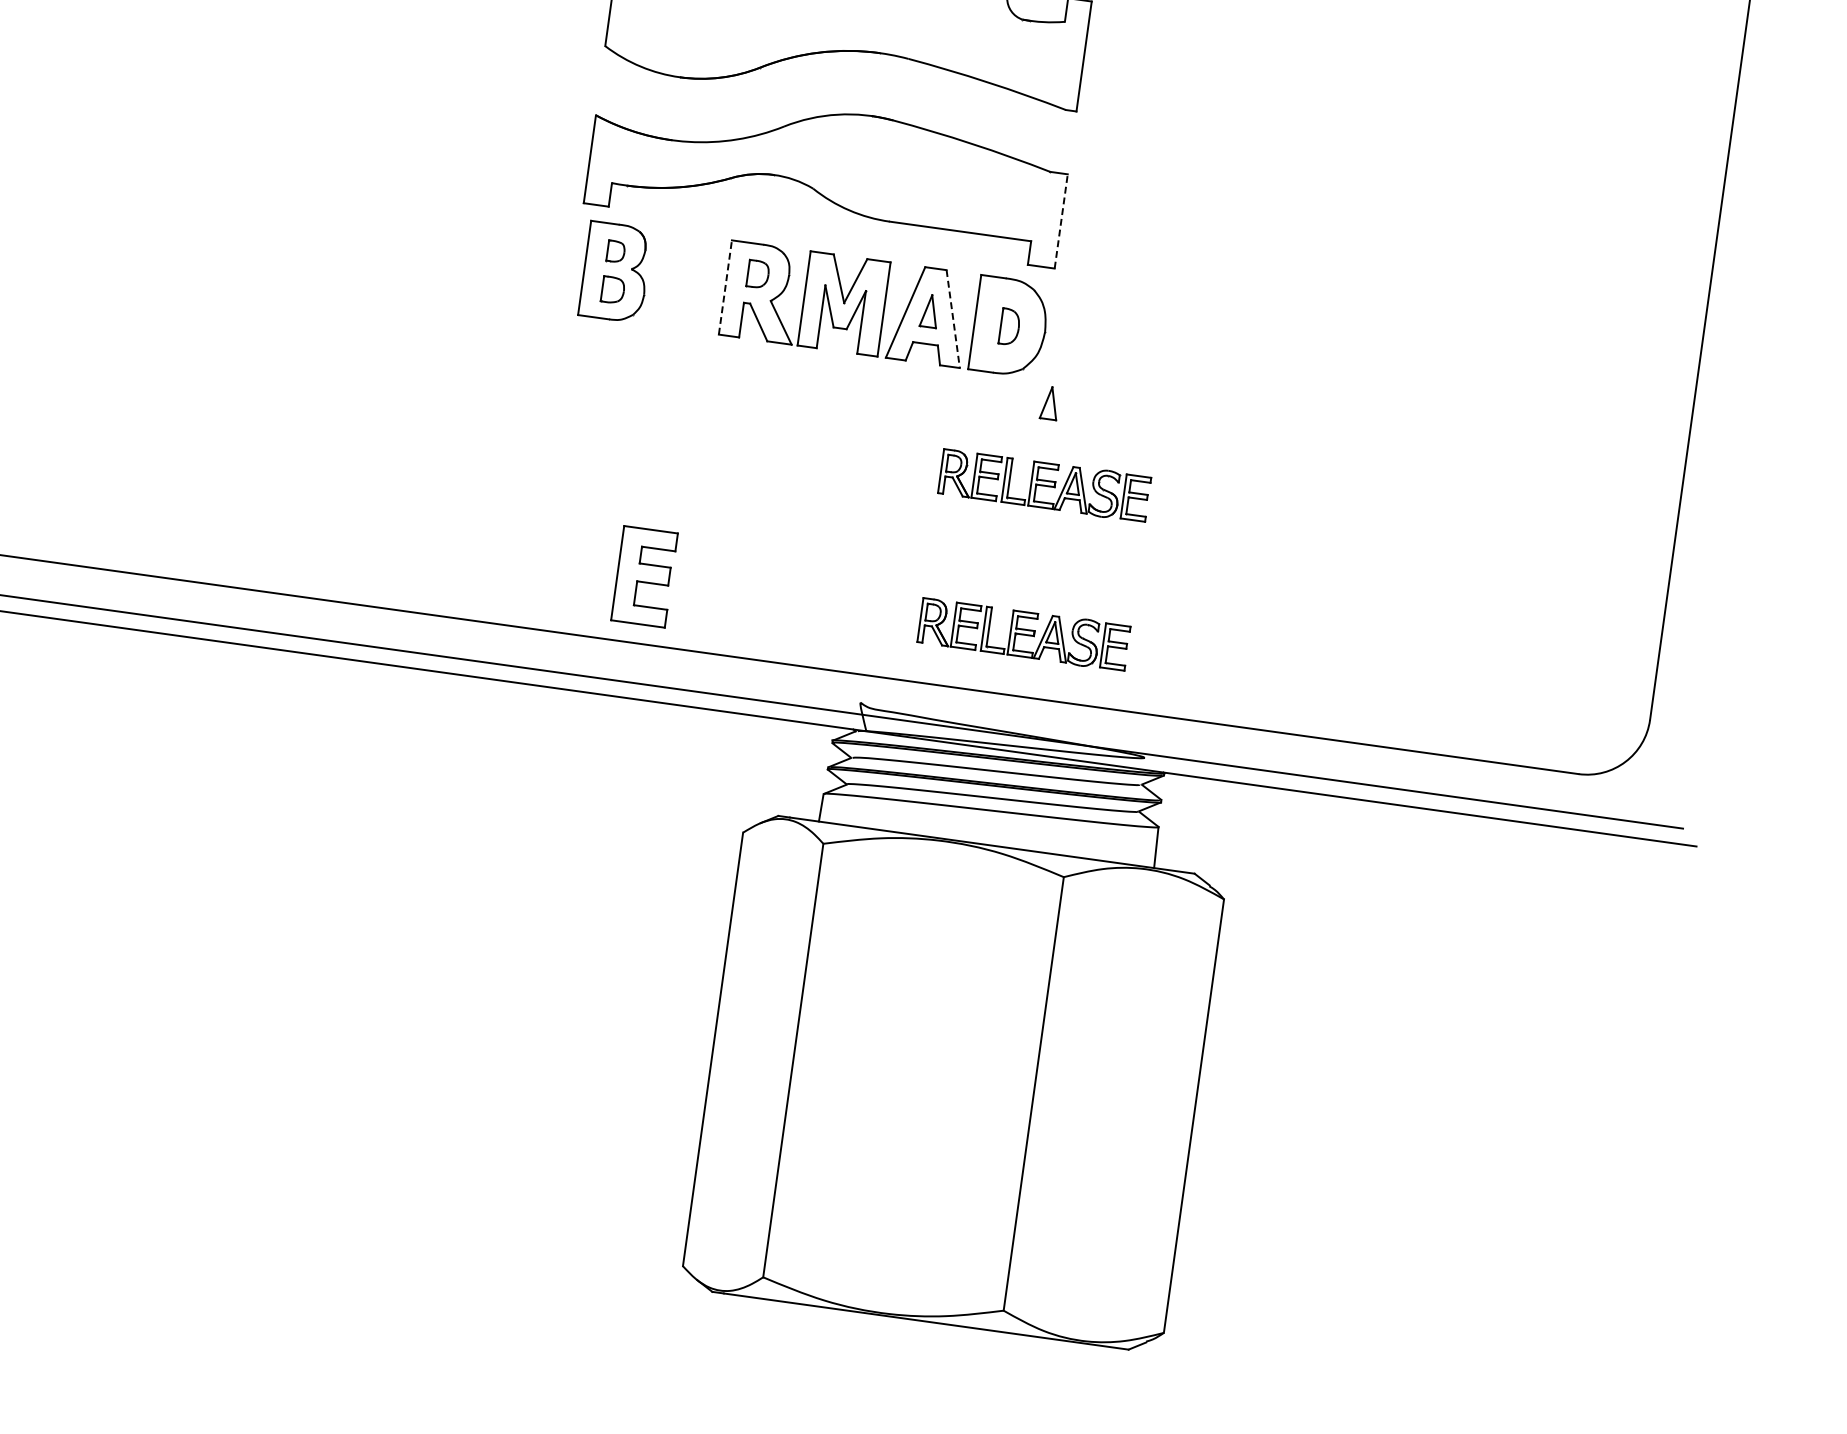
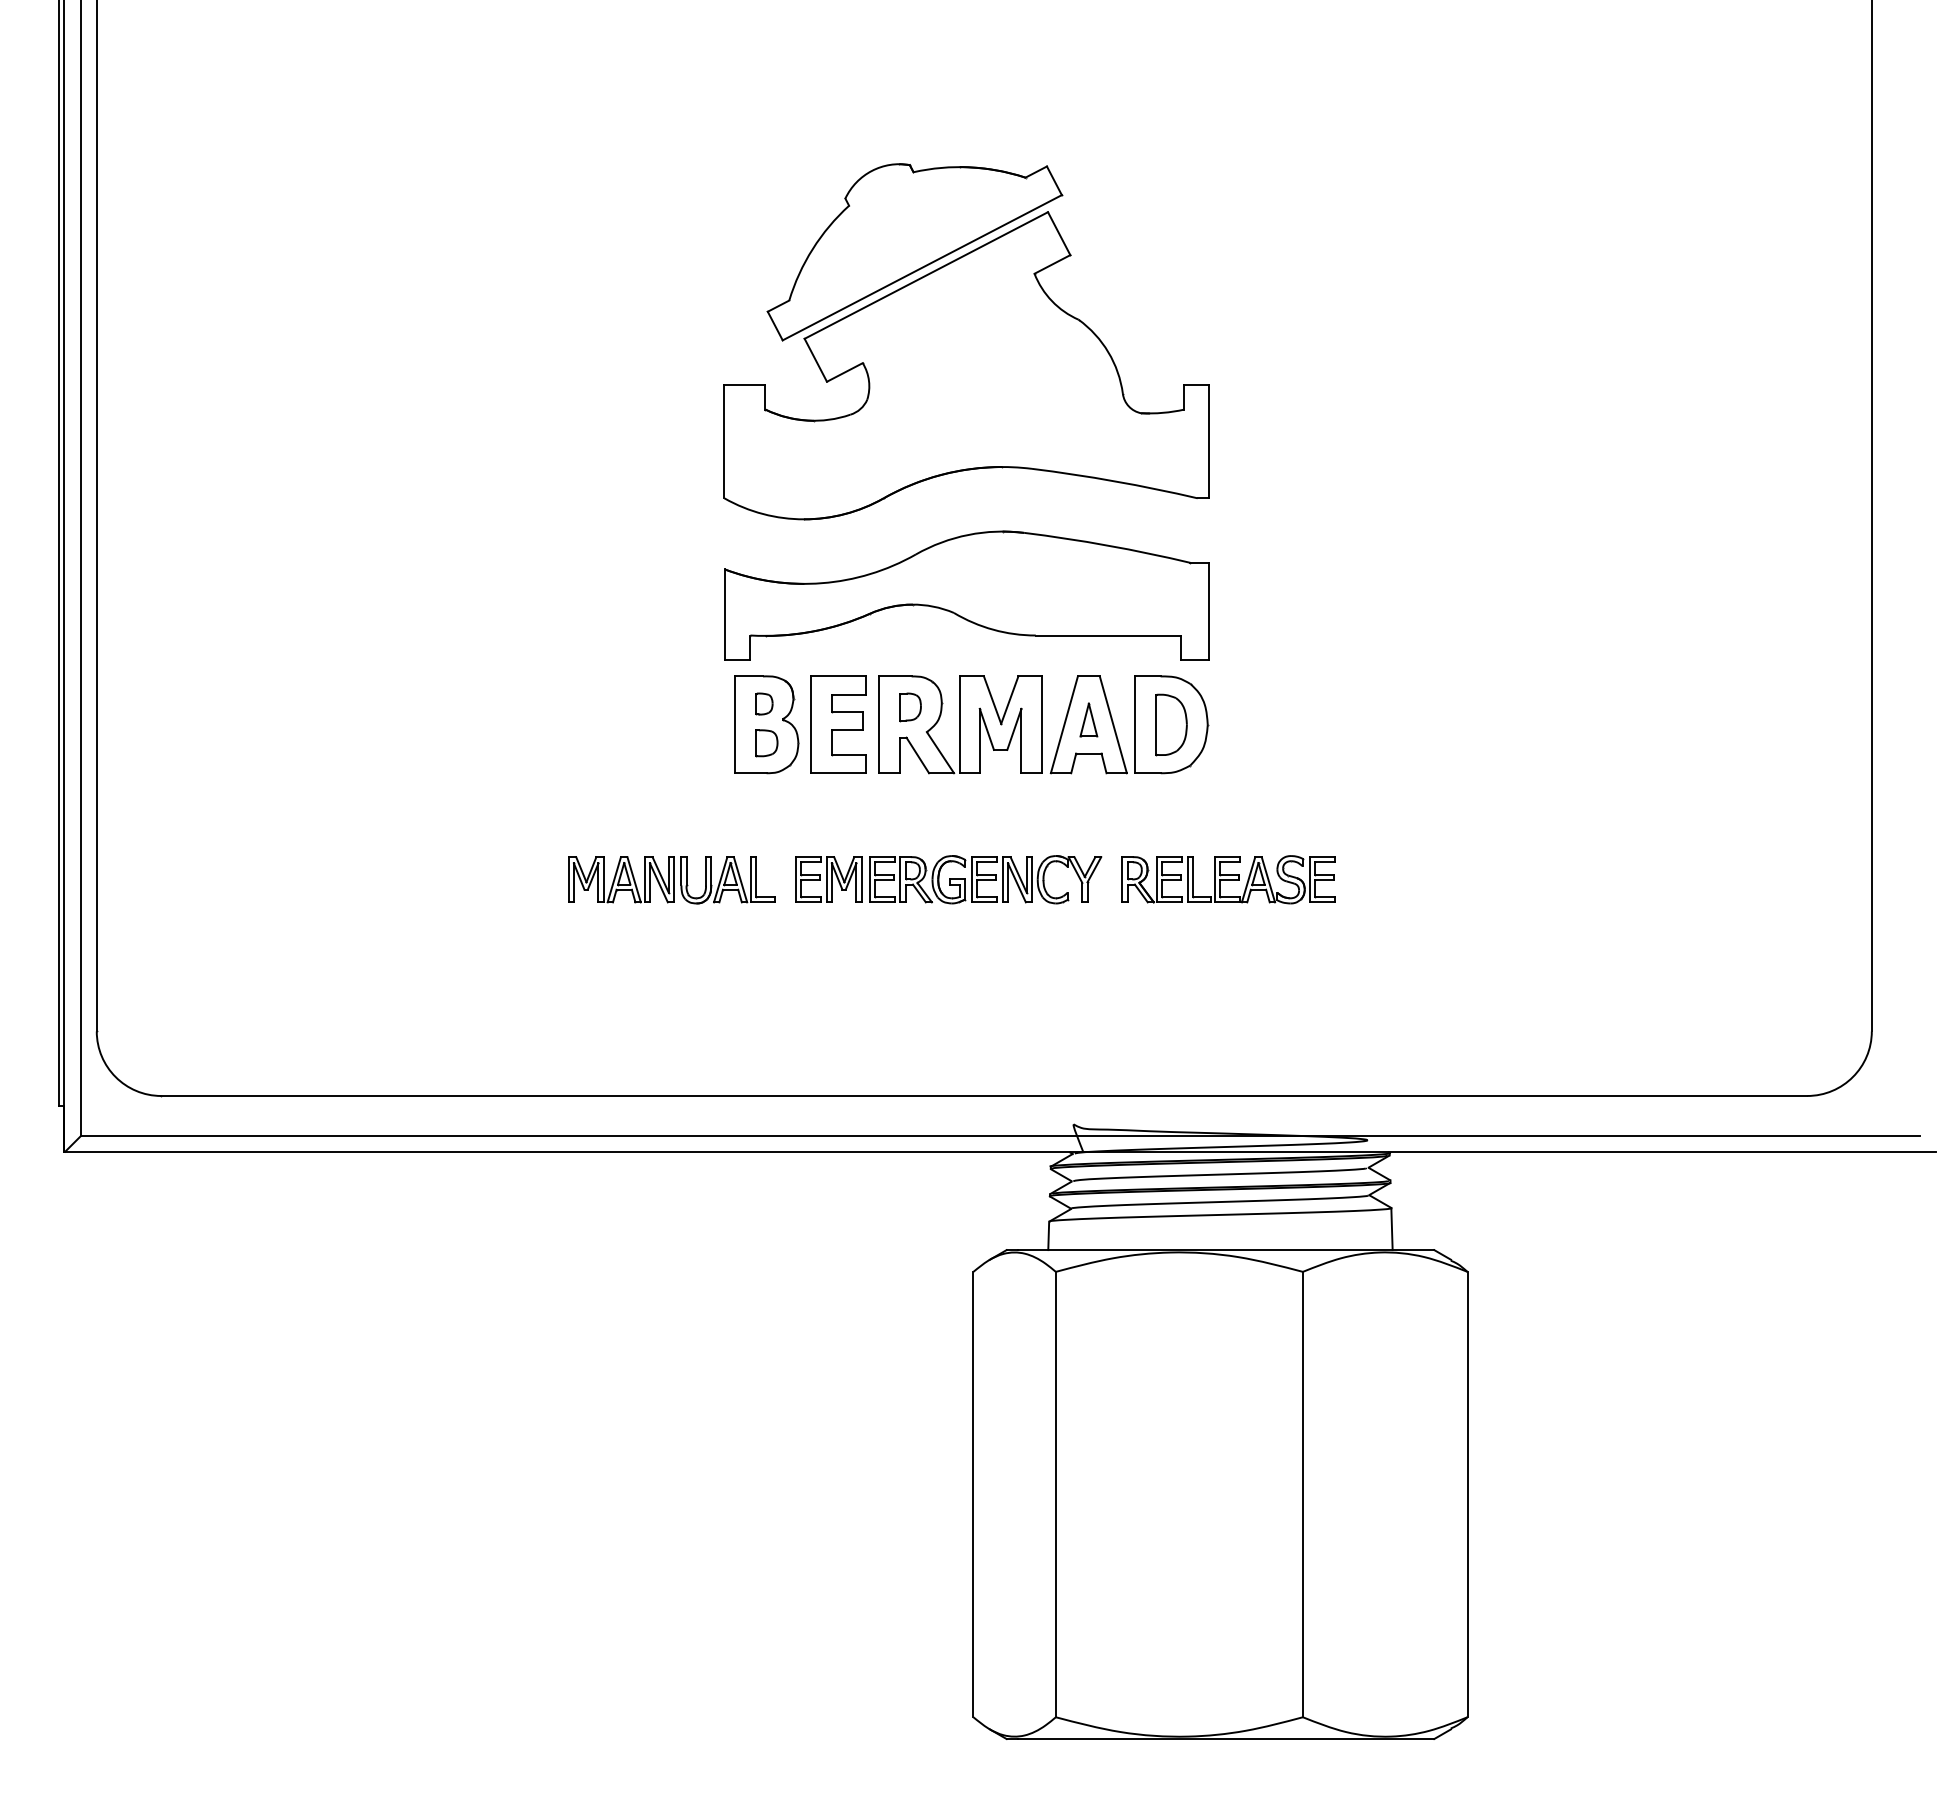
line: (1061, 220) -> (1208, 610), dashed -> solid
line: (725, 287) -> (879, 724), dashed -> solid
line: (953, 319) -> (1113, 725), dashed -> solid
part: (1009, 326) -> (1171, 724), size x1.67
part: (1049, 402) -> (1222, 795), removed
part: (502, 410) -> (671, 880), added
part: (771, 447) -> (948, 879), added
part: (644, 576) -> (838, 724), moved
part: (1023, 634) -> (1228, 1032), removed

